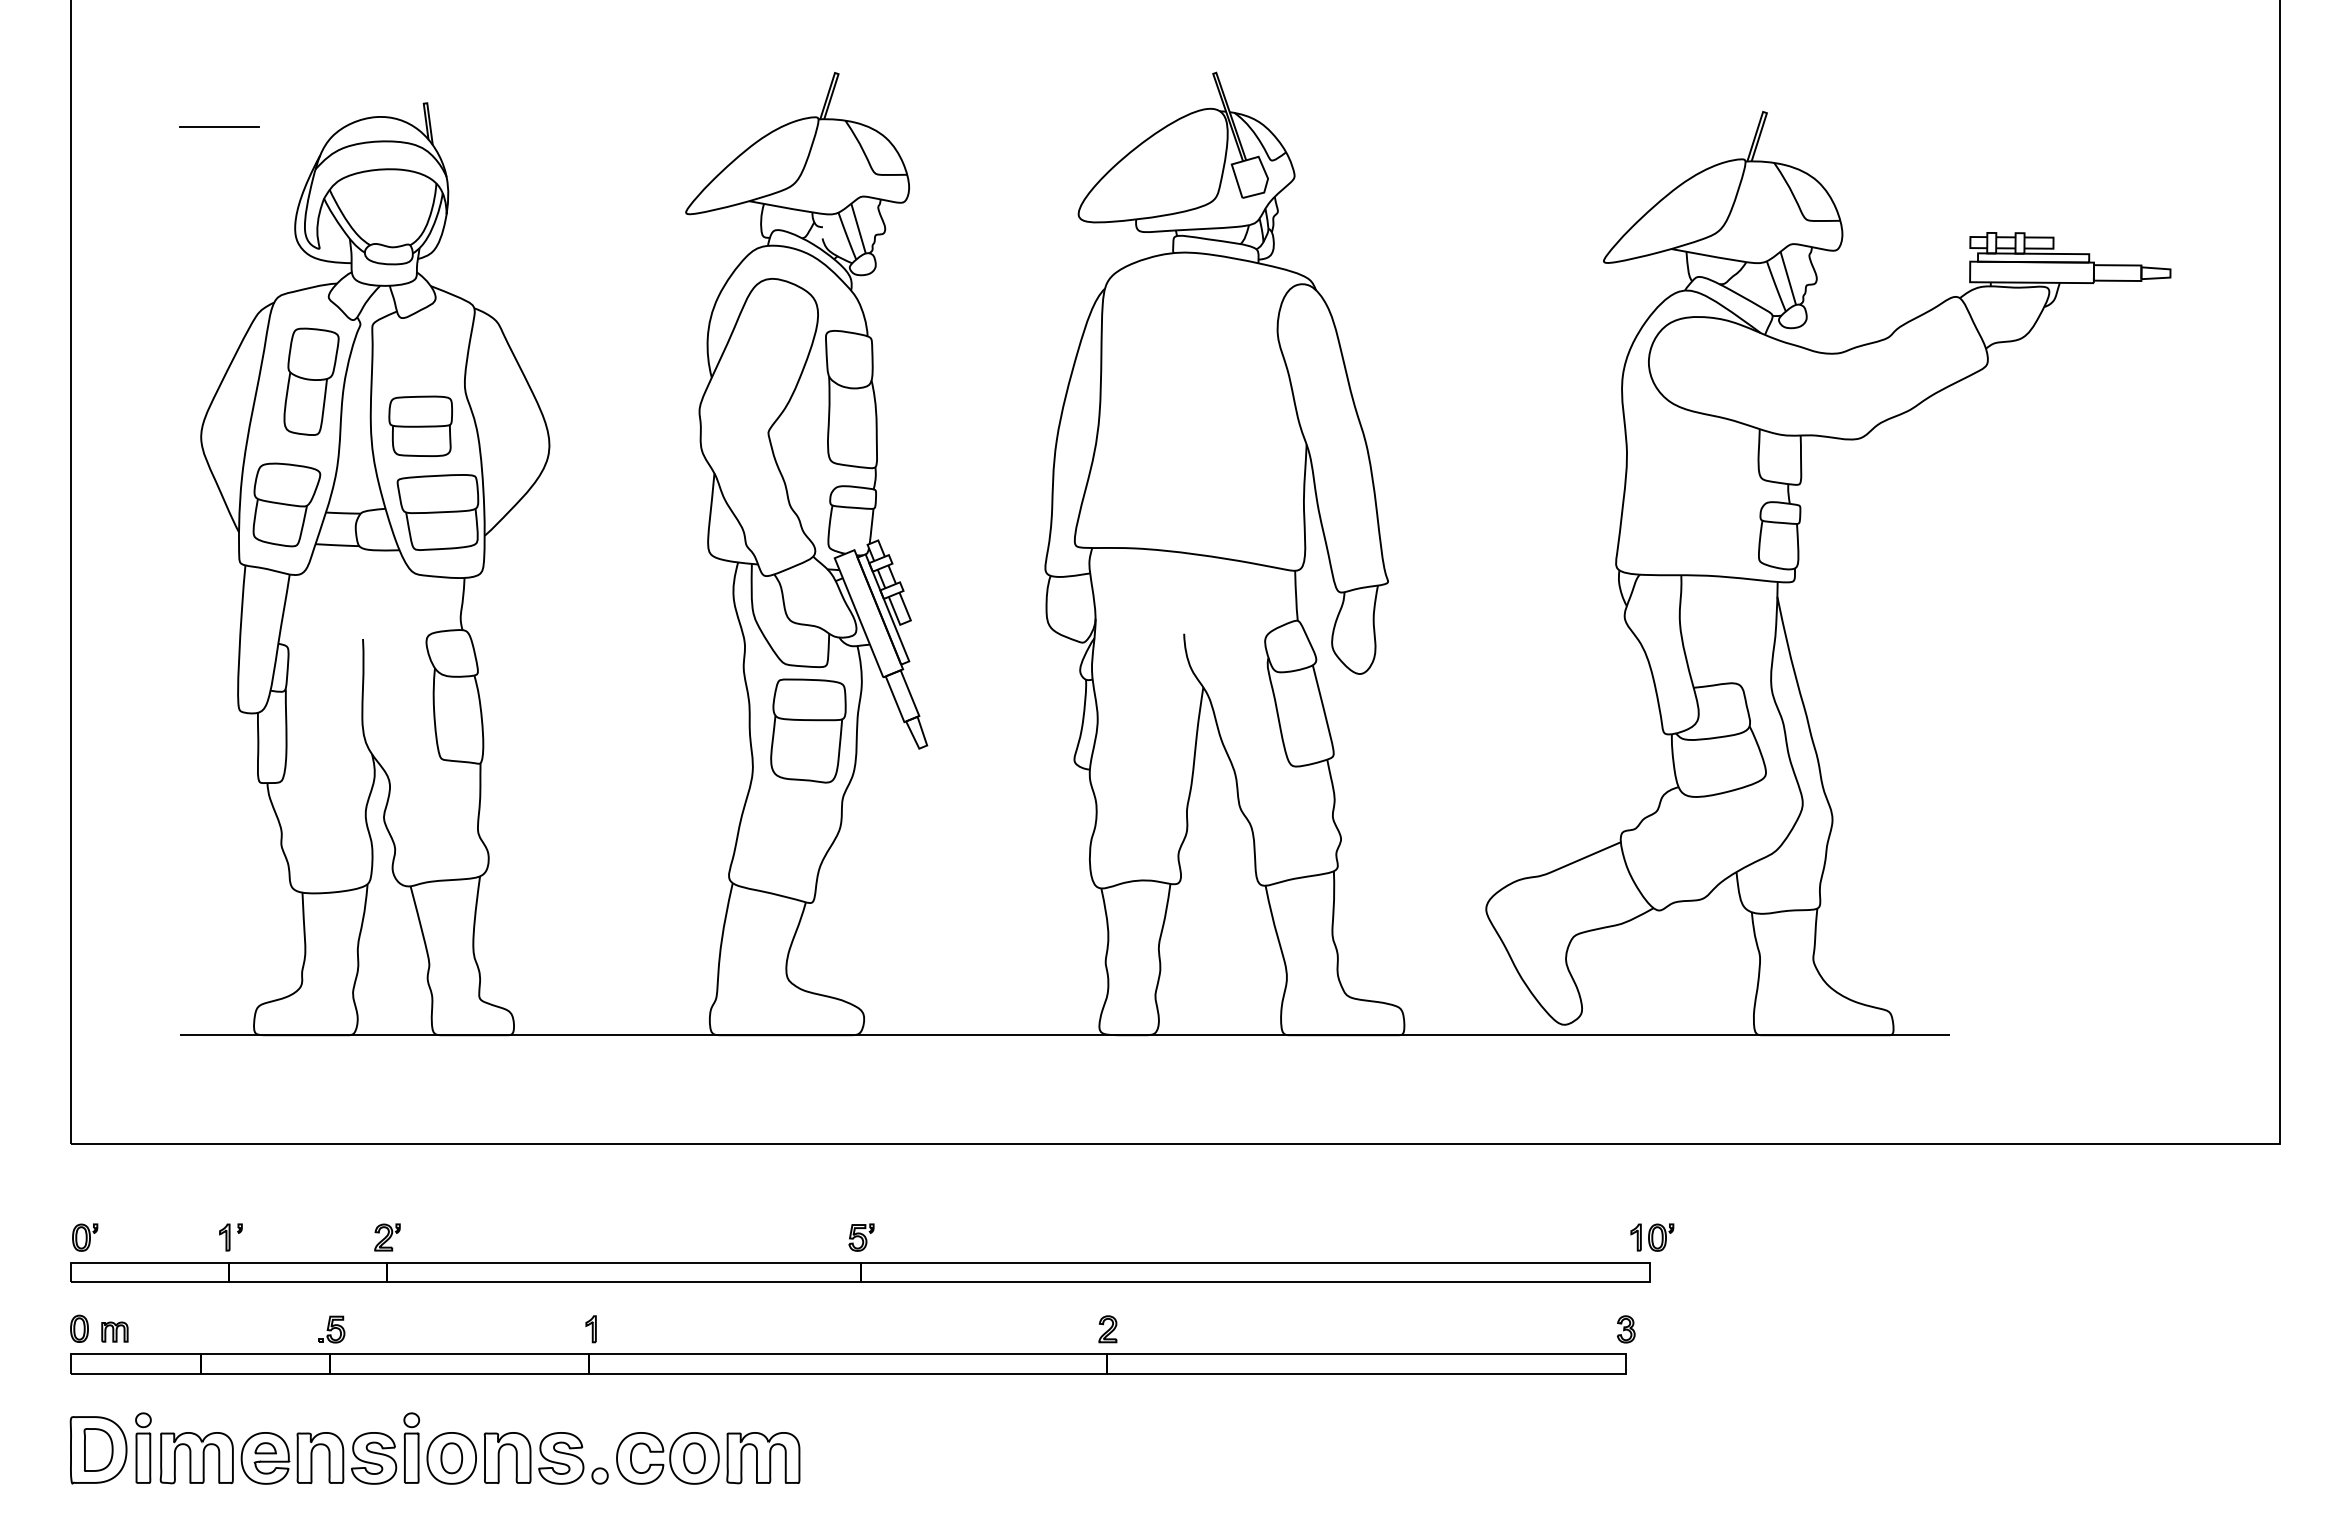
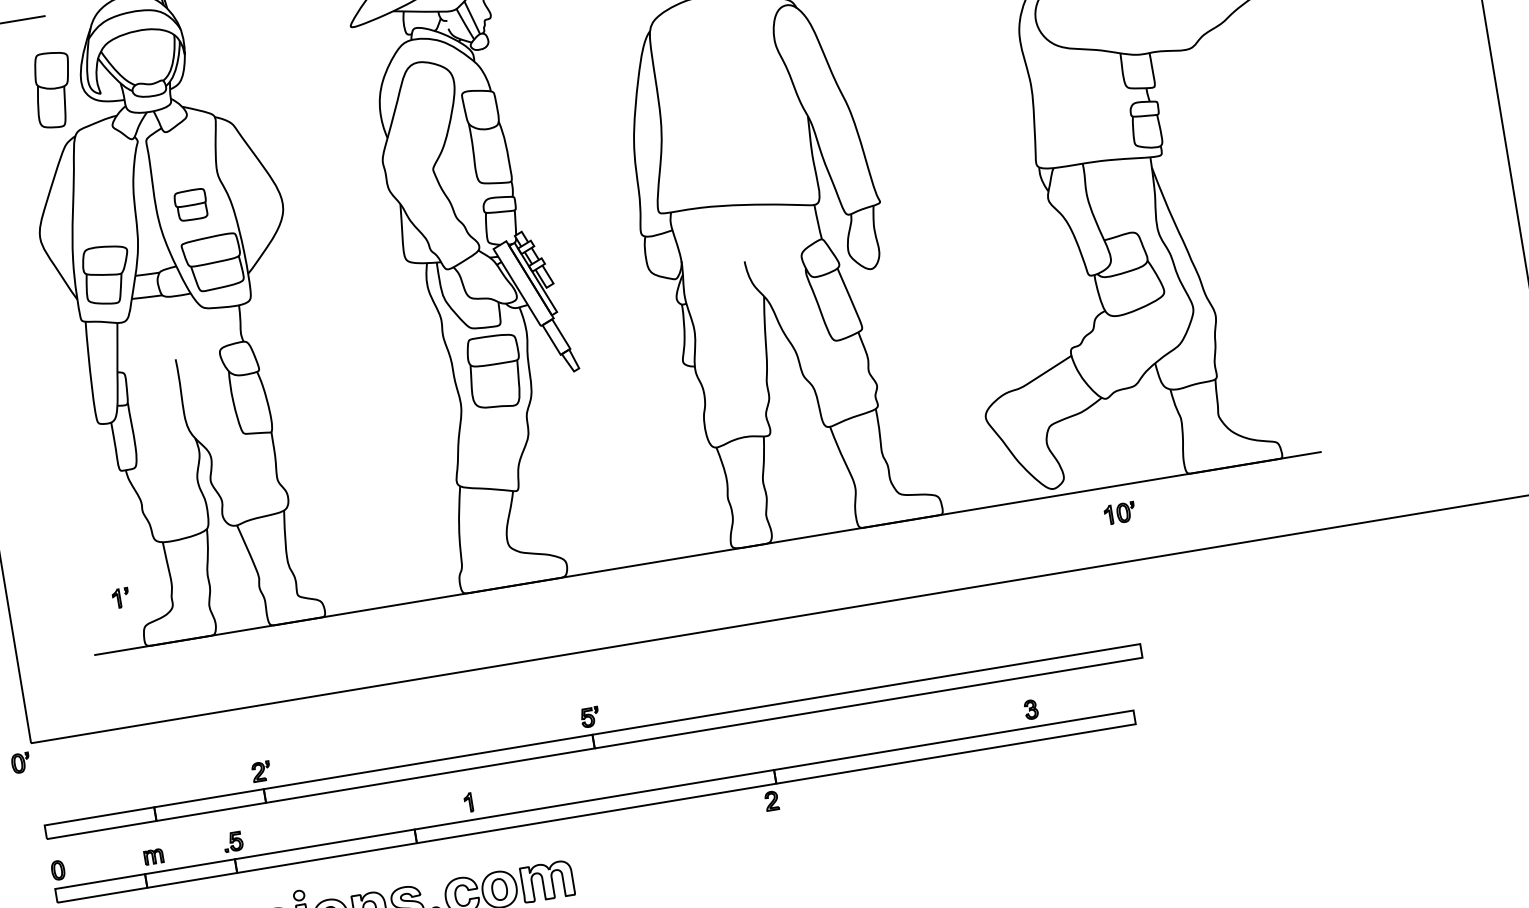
part: (311, 381) -> (53, 89), moved
part: (420, 425) -> (190, 204), size x0.7
part: (85, 1237) -> (21, 762), moved
part: (230, 1237) -> (120, 598), moved
part: (1652, 1237) -> (1120, 513), moved
part: (590, 1329) -> (468, 802), moved
part: (1107, 1329) -> (771, 801), moved
part: (1626, 1329) -> (1031, 709), moved
part: (114, 1331) -> (153, 856), moved

